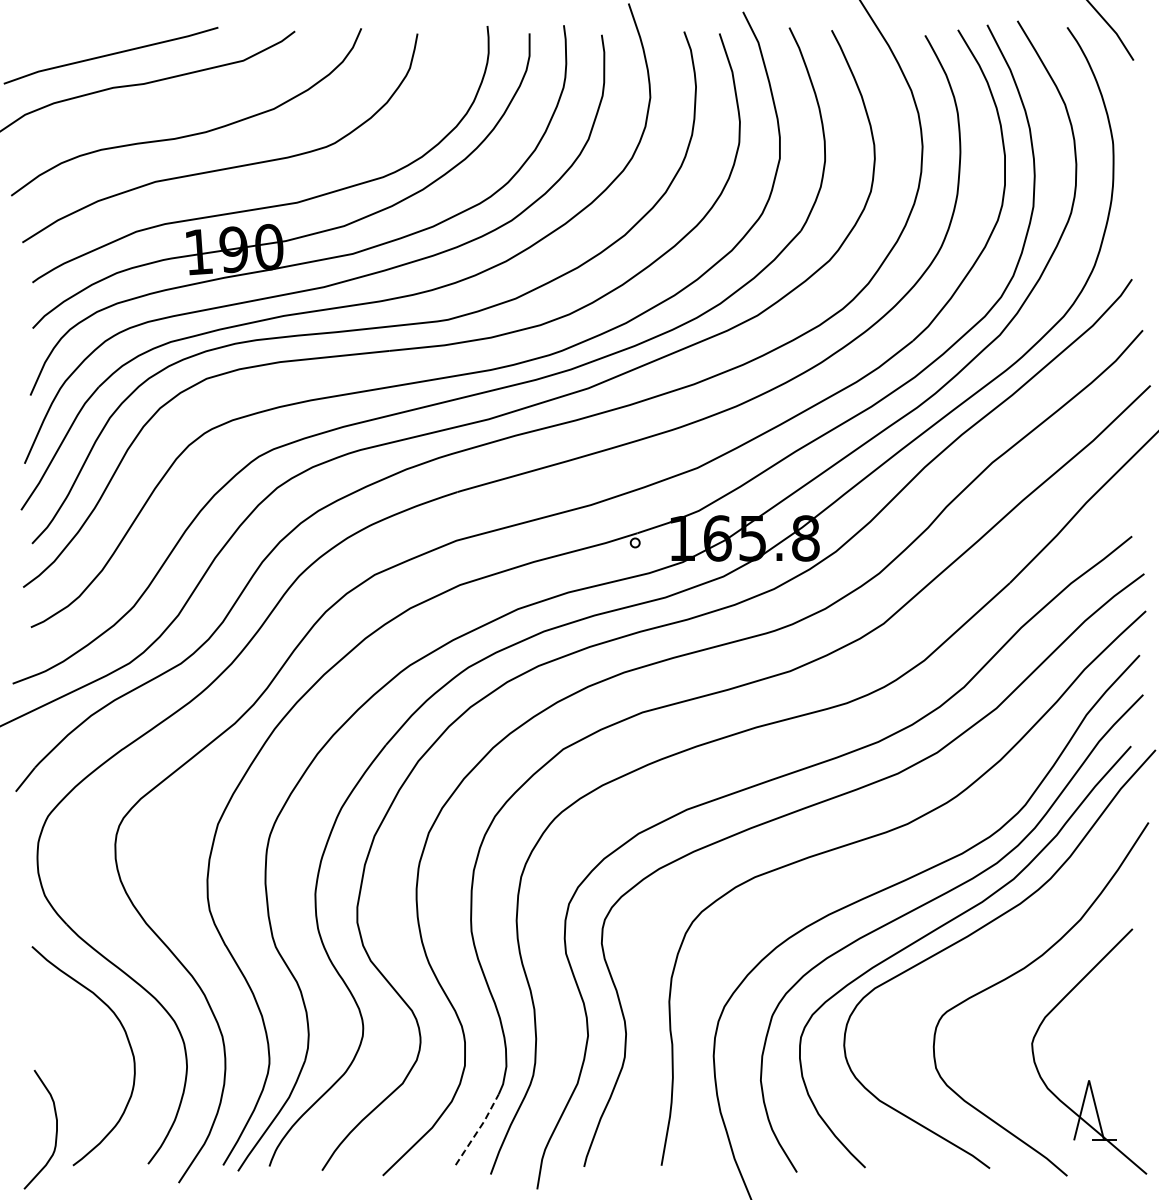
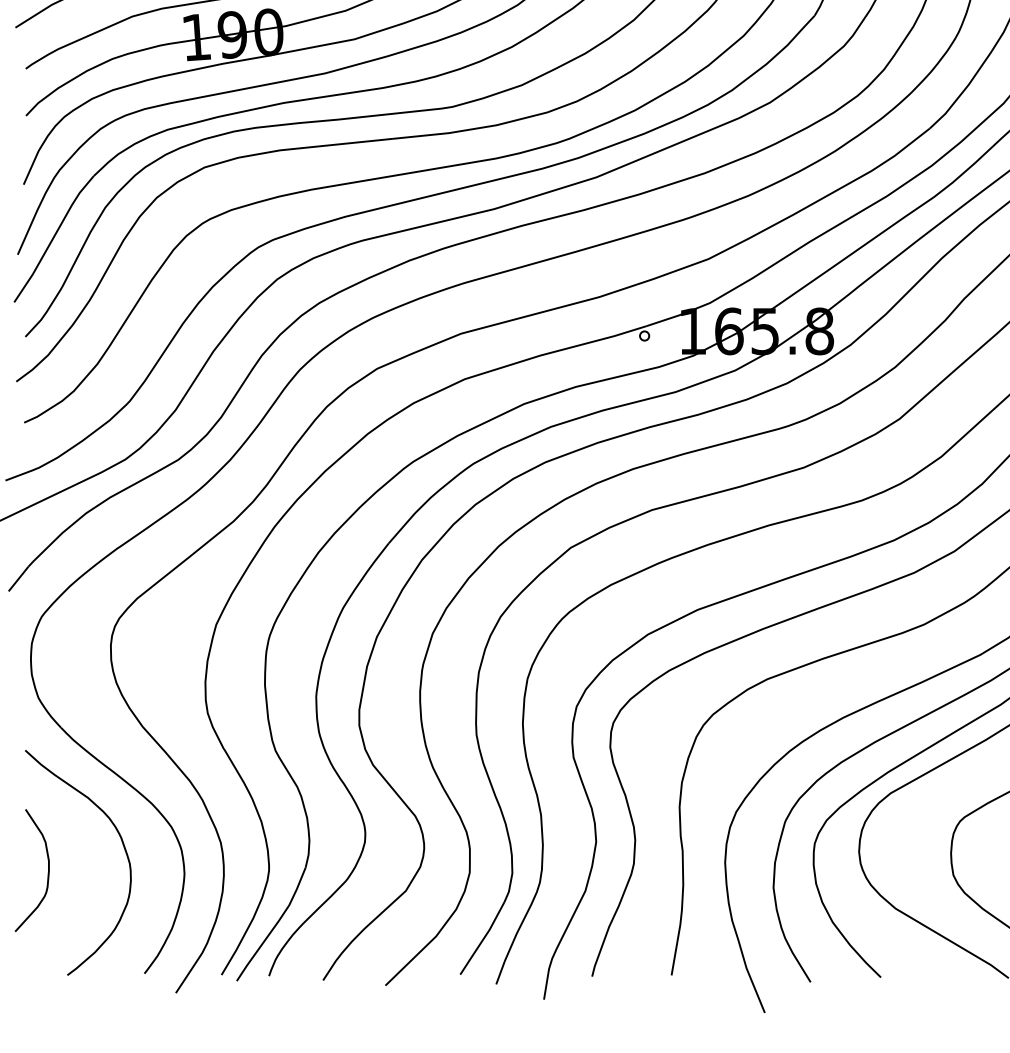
line: (478, 1130) -> (483, 939), dashed -> solid
curve: (55, 1133) -> (47, 874), moved

